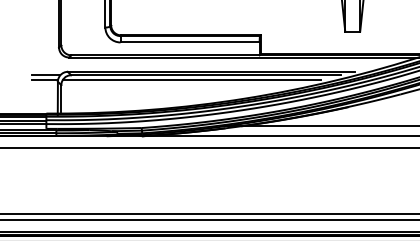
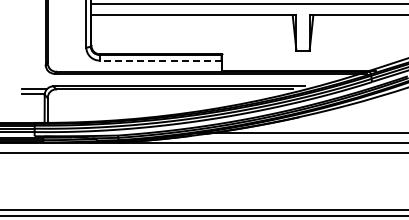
line: (190, 42) -> (160, 60), solid -> dashed
line: (191, 80) -> (161, 93), removed

